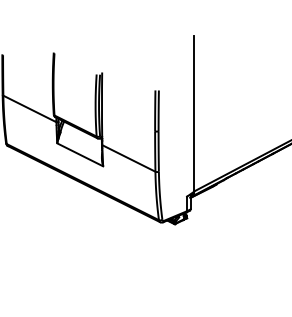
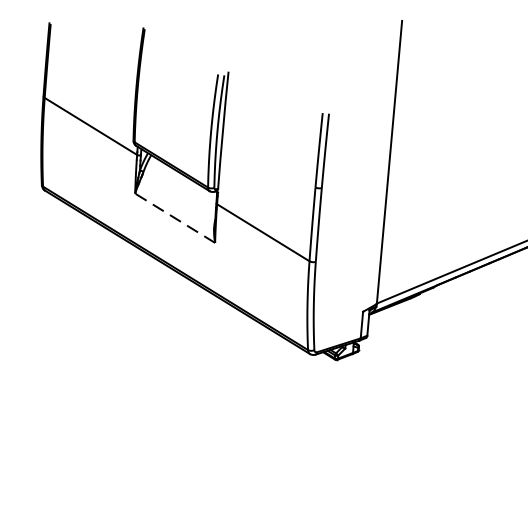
line: (80, 154) -> (175, 217), solid -> dashed

